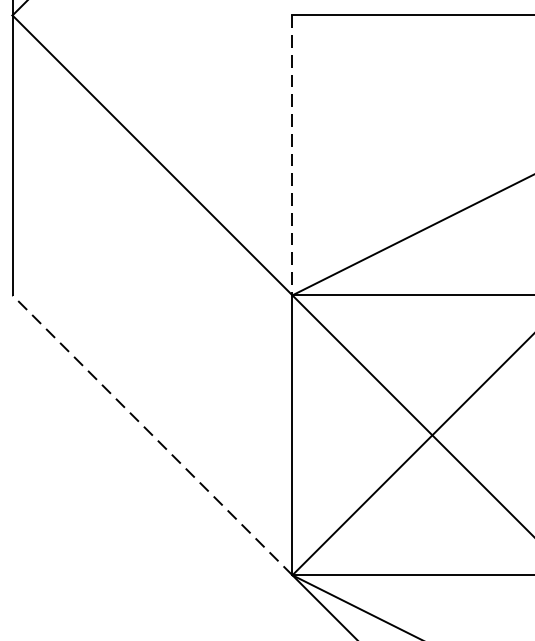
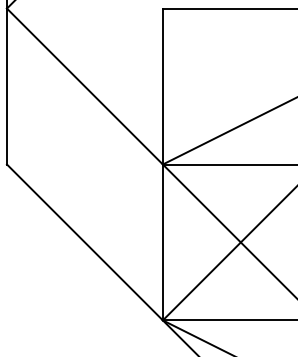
line: (291, 155) -> (162, 86), dashed -> solid
line: (151, 435) -> (84, 242), dashed -> solid

